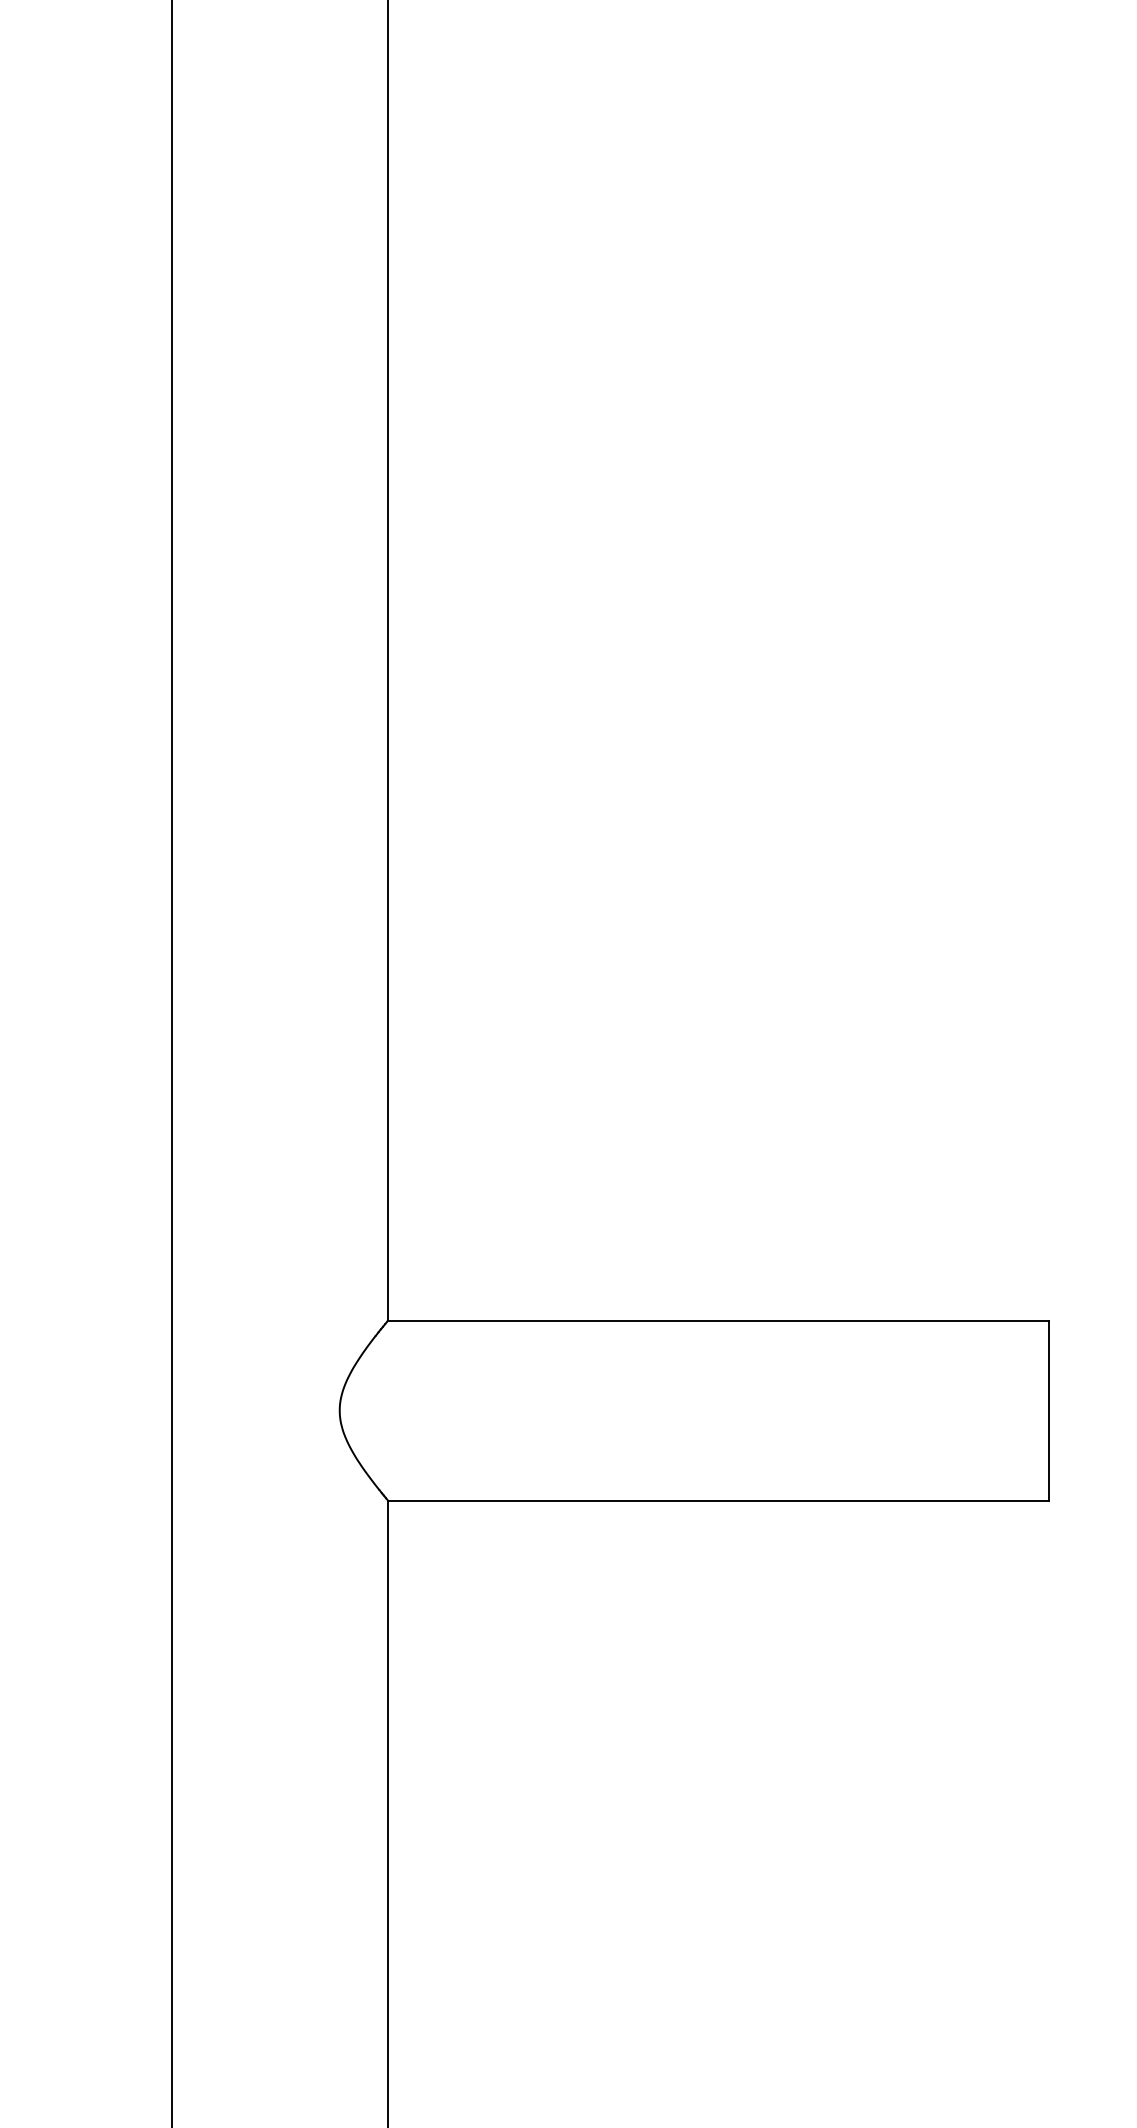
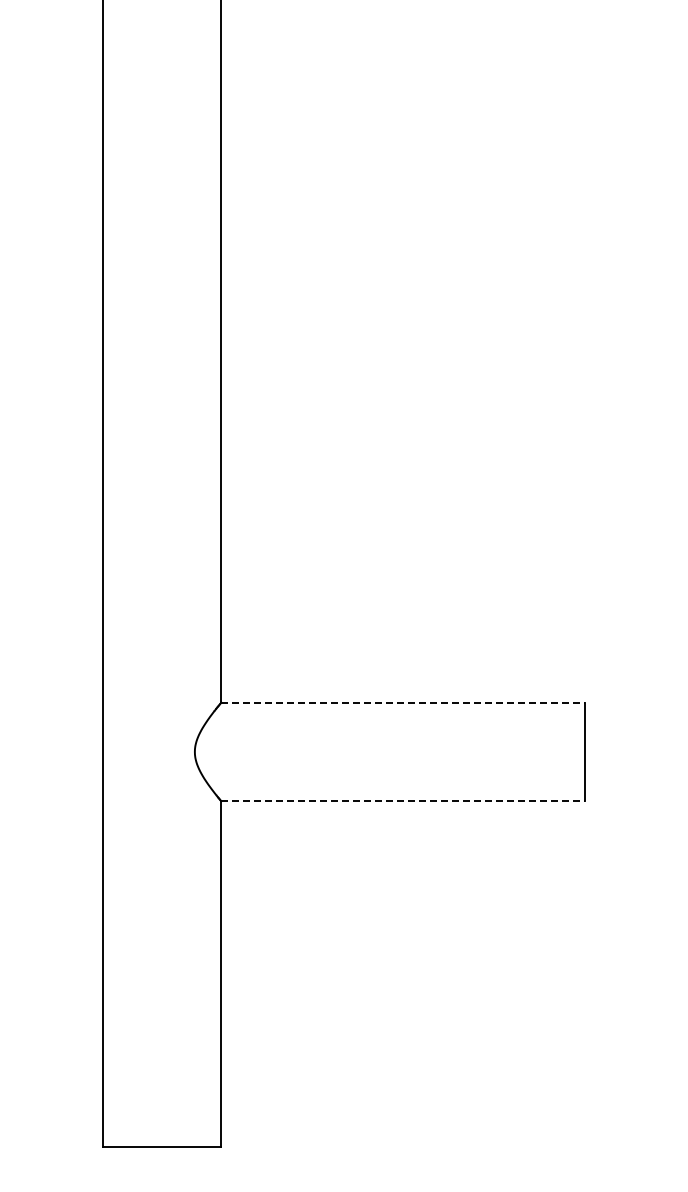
line: (719, 1320) -> (403, 702), solid -> dashed
line: (719, 1500) -> (403, 801), solid -> dashed

